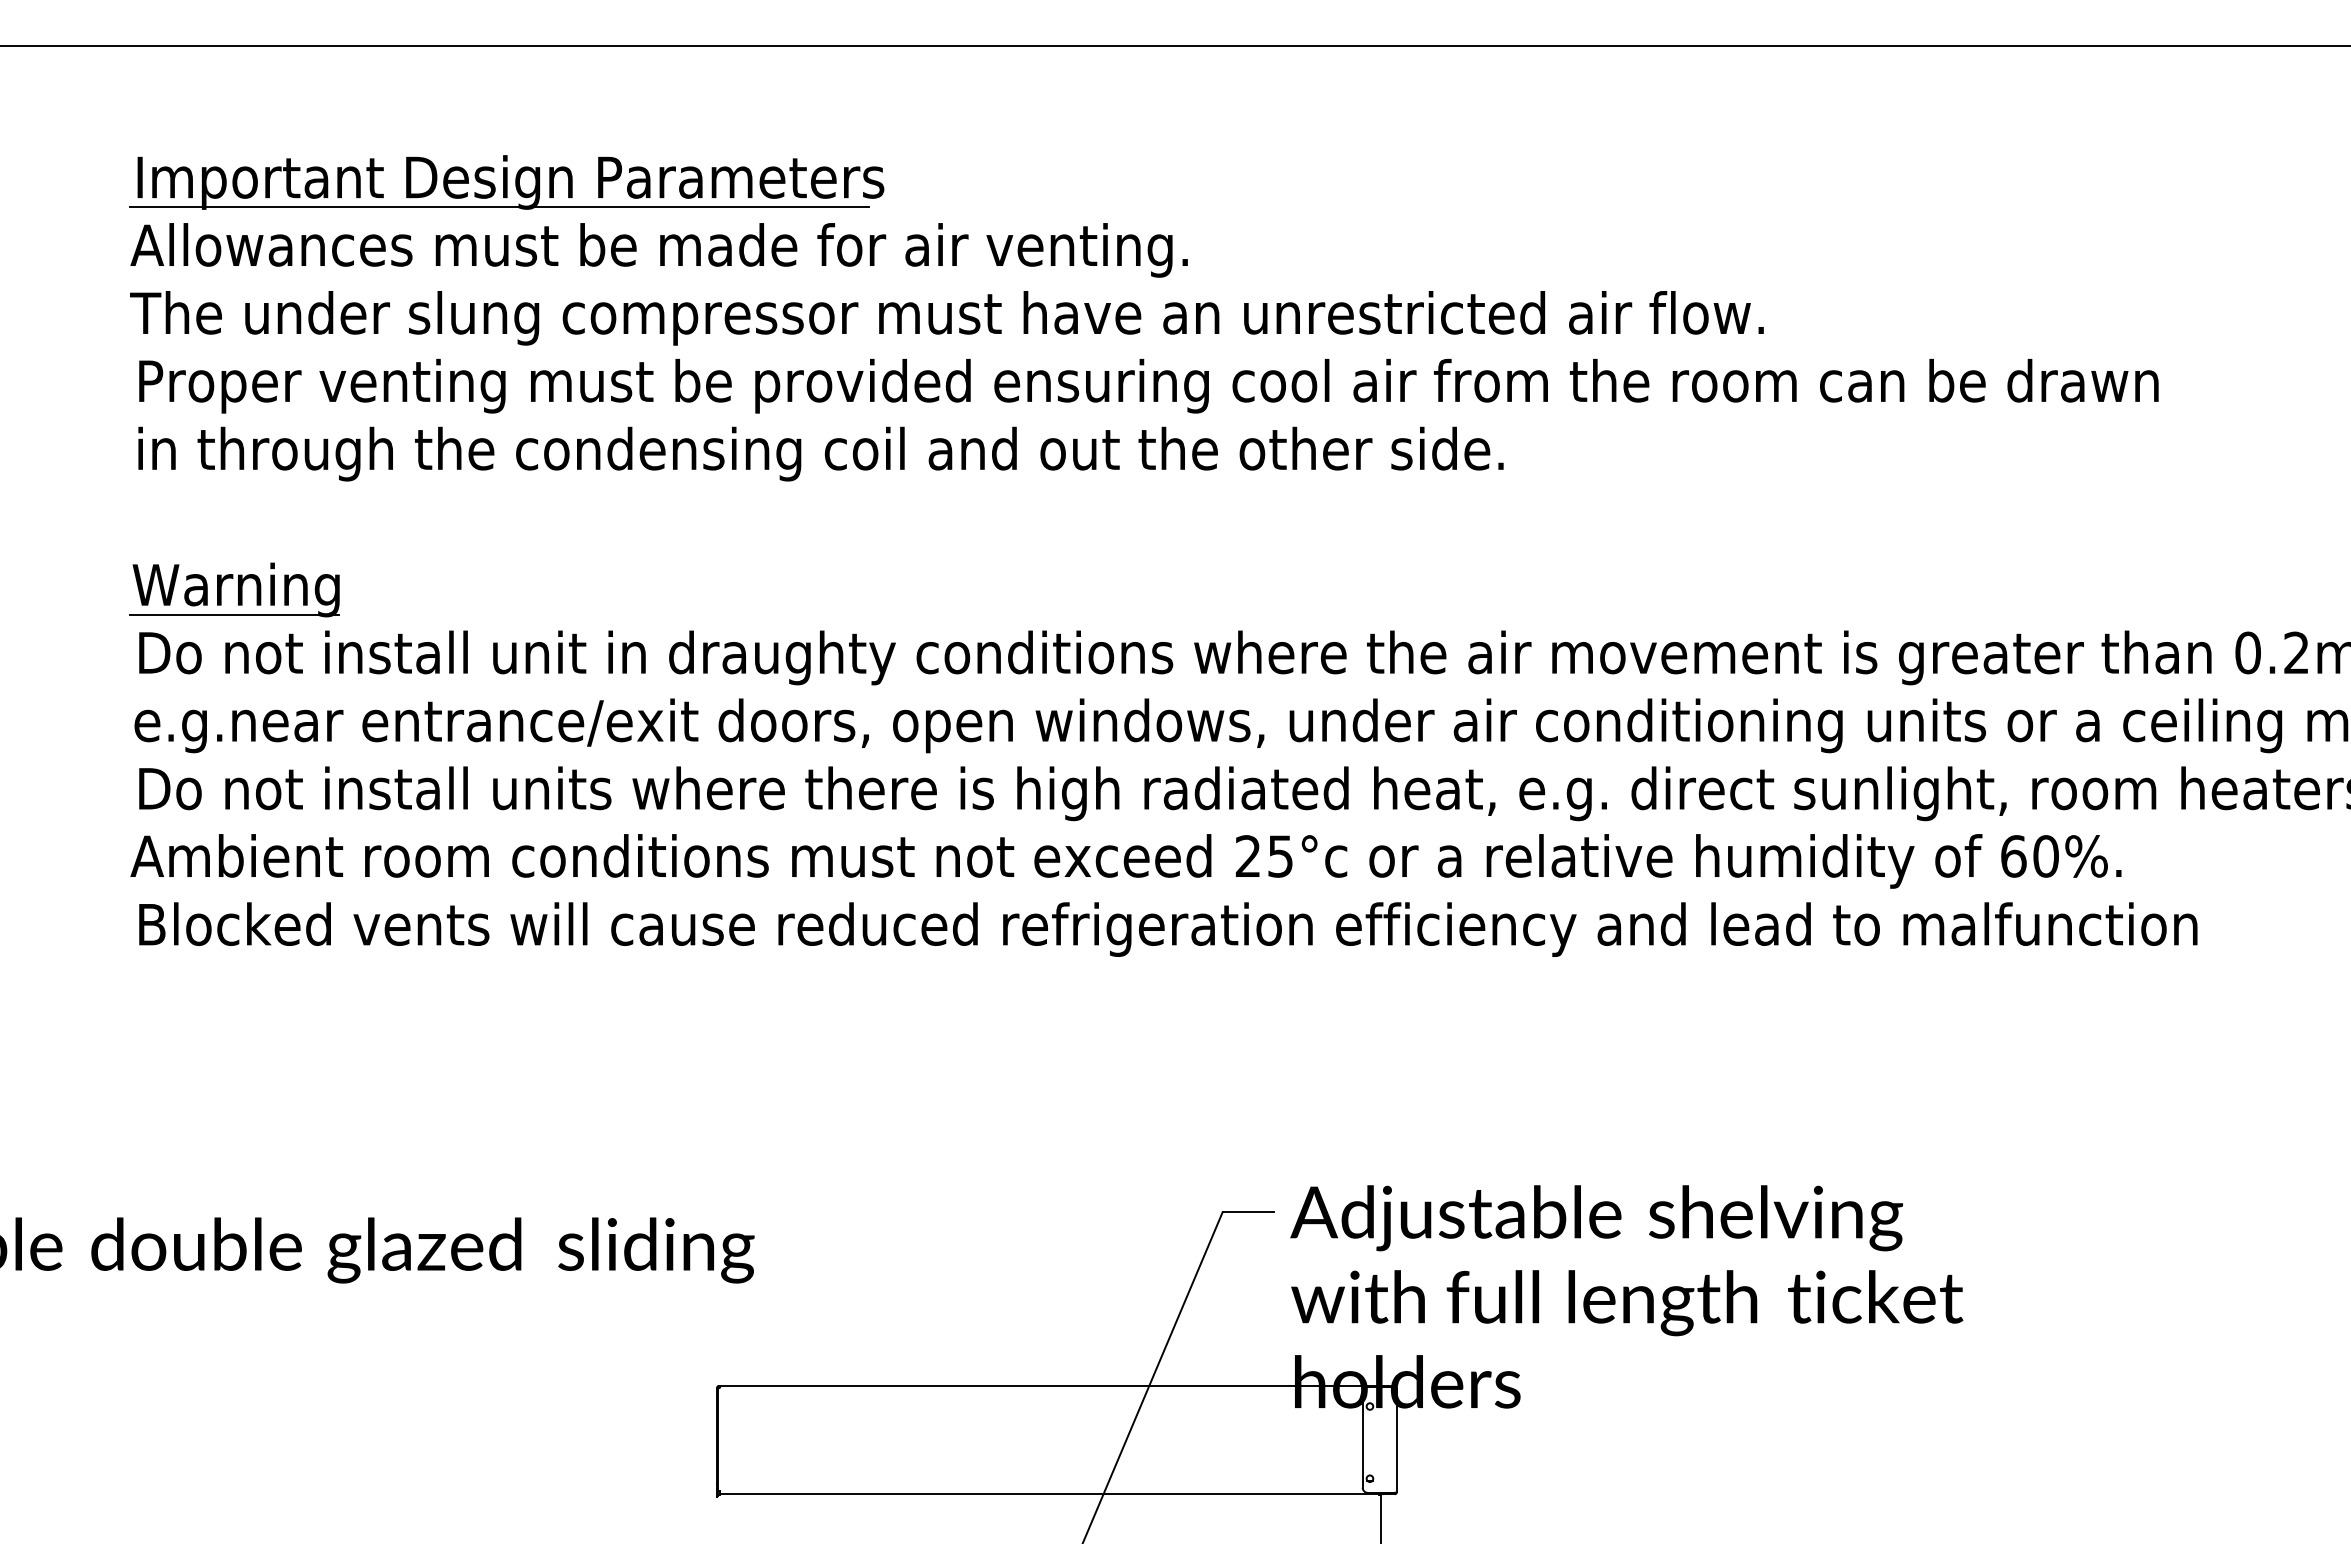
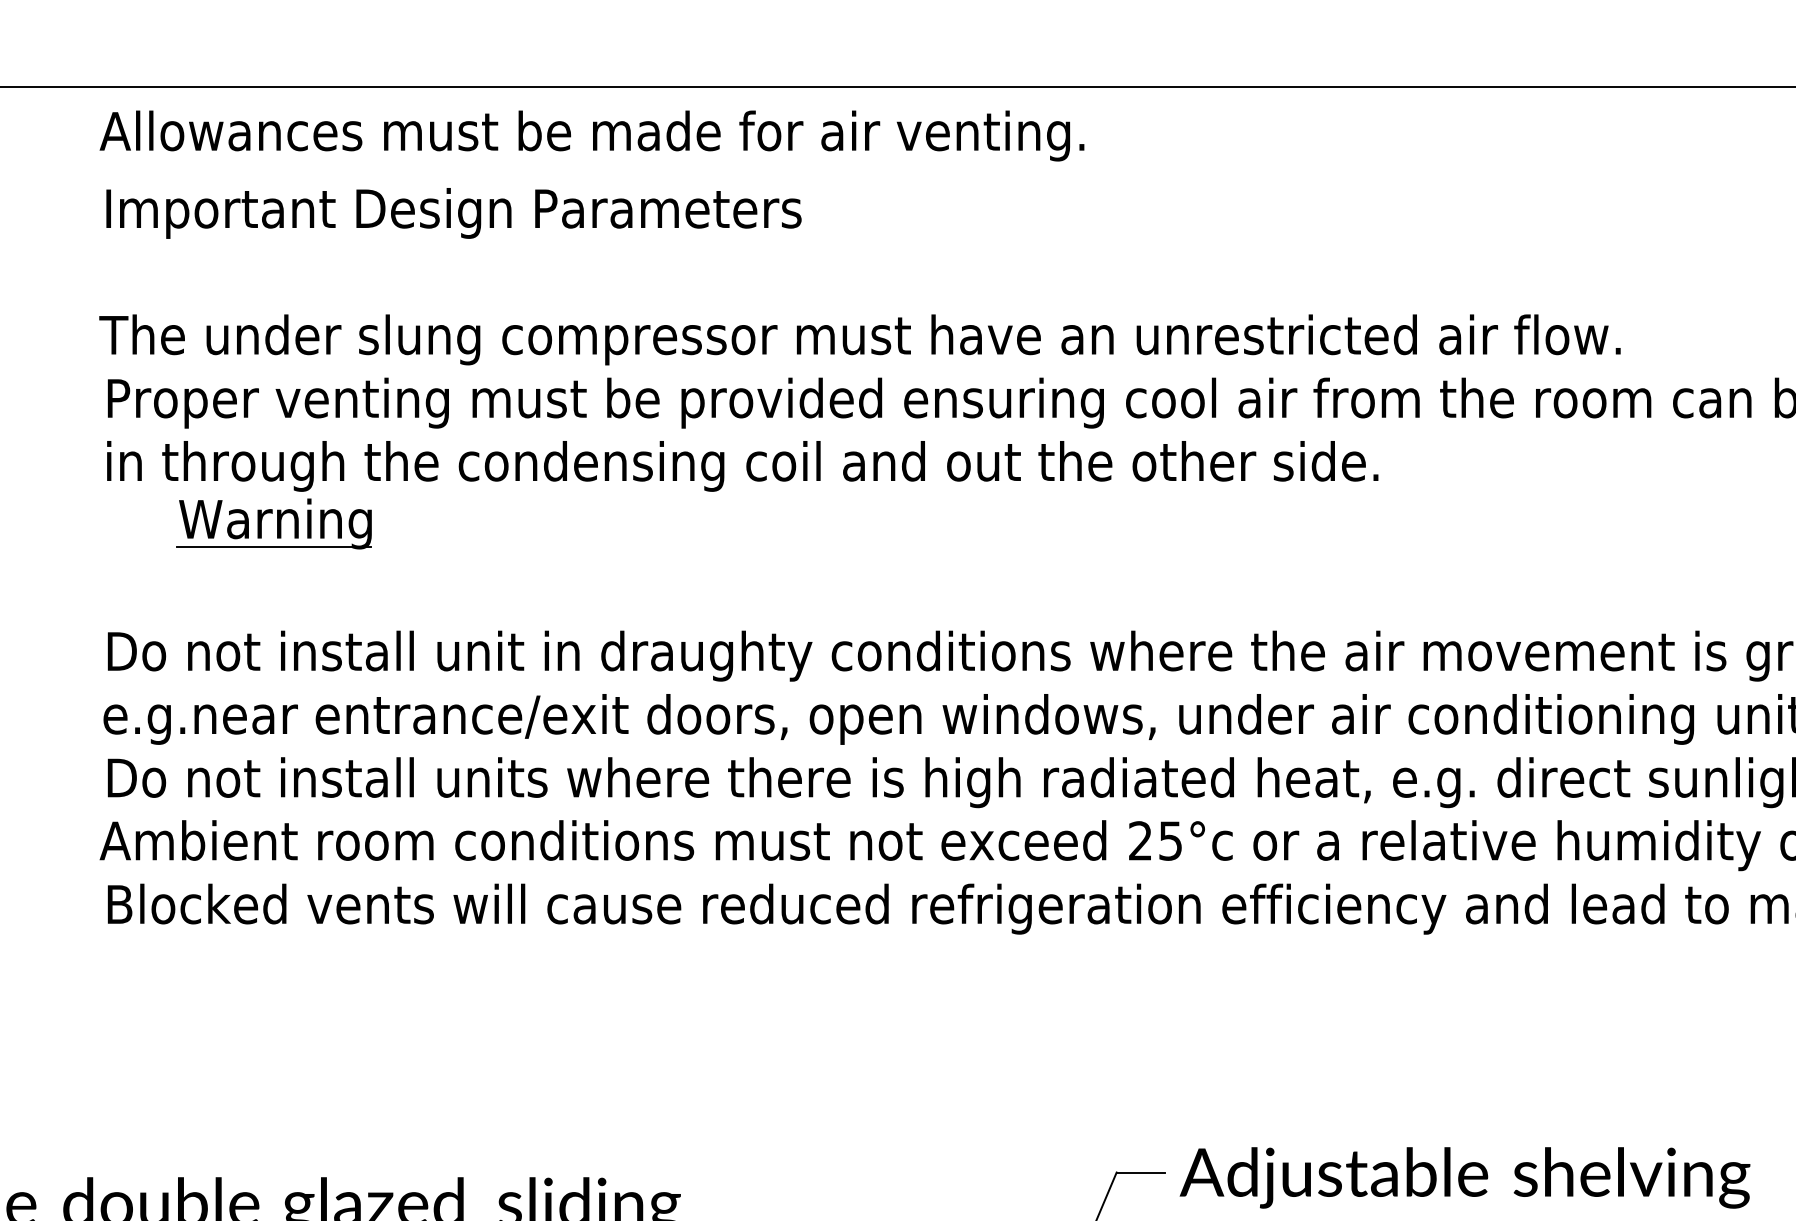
line: (499, 207) -> (443, 236), removed
text: (658, 250) -> (591, 136), moved
part: (234, 589) -> (273, 523), moved

